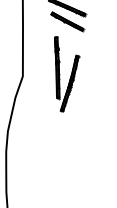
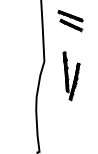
part: (65, 75) -> (71, 76), moved

